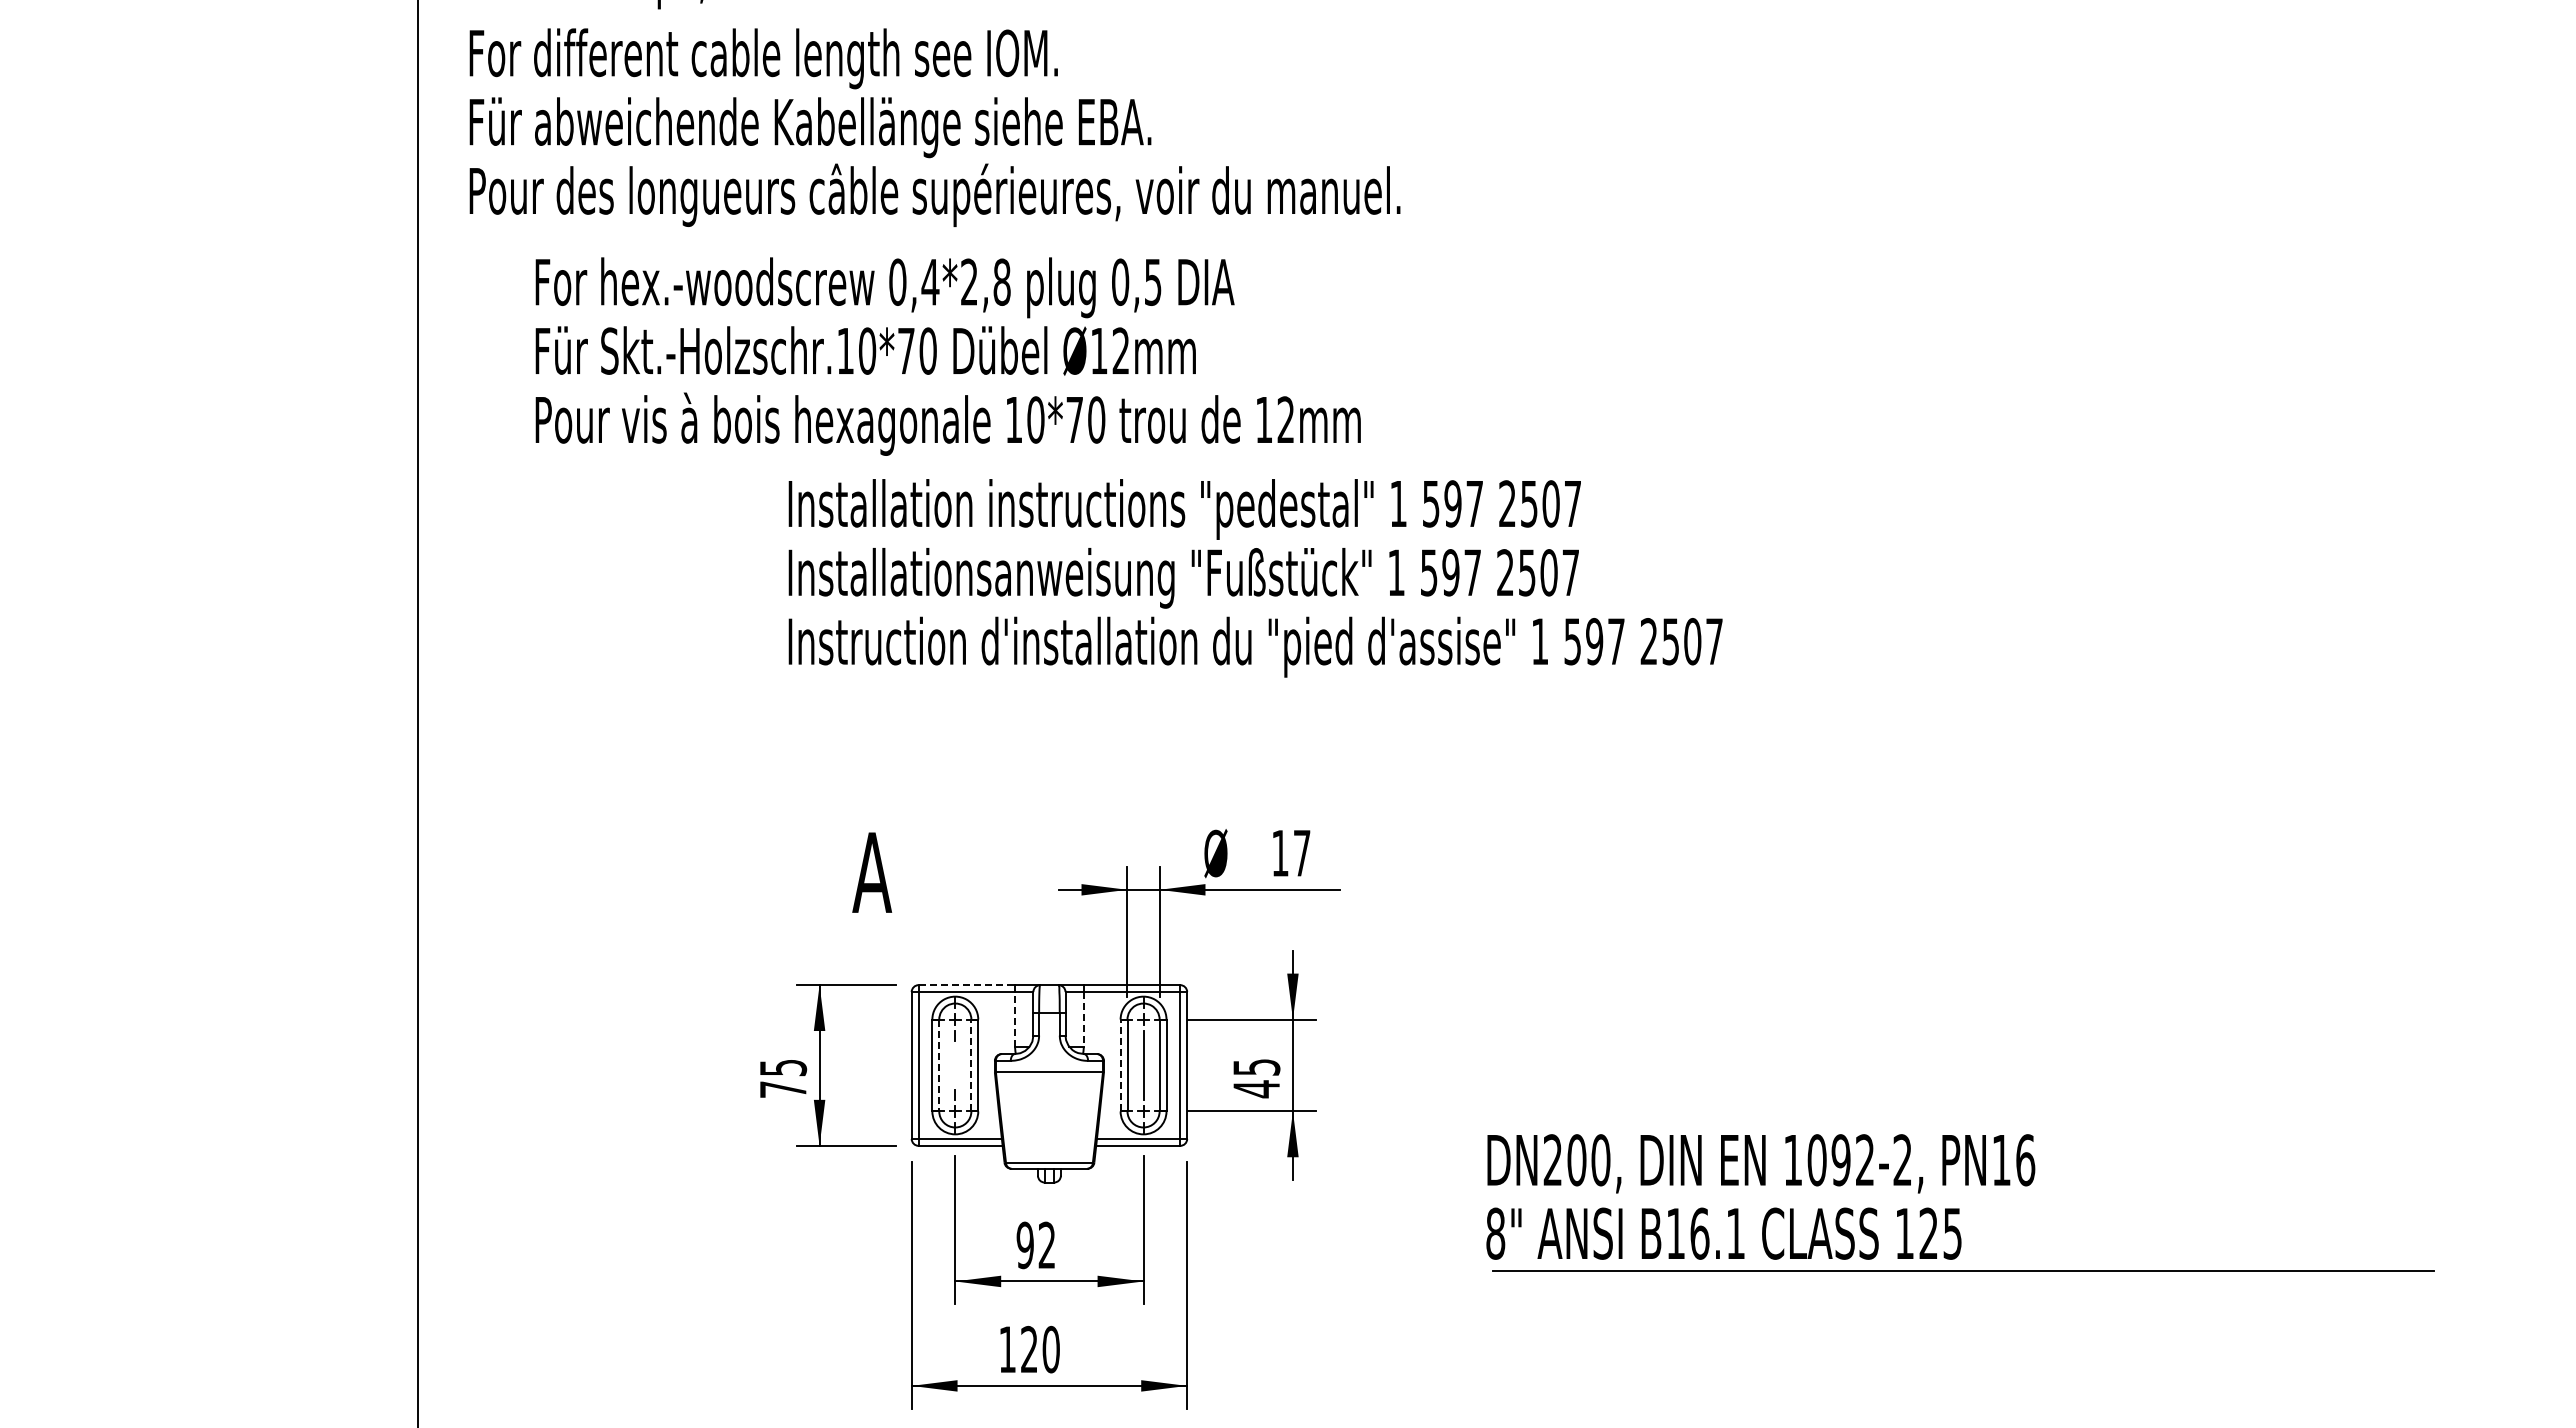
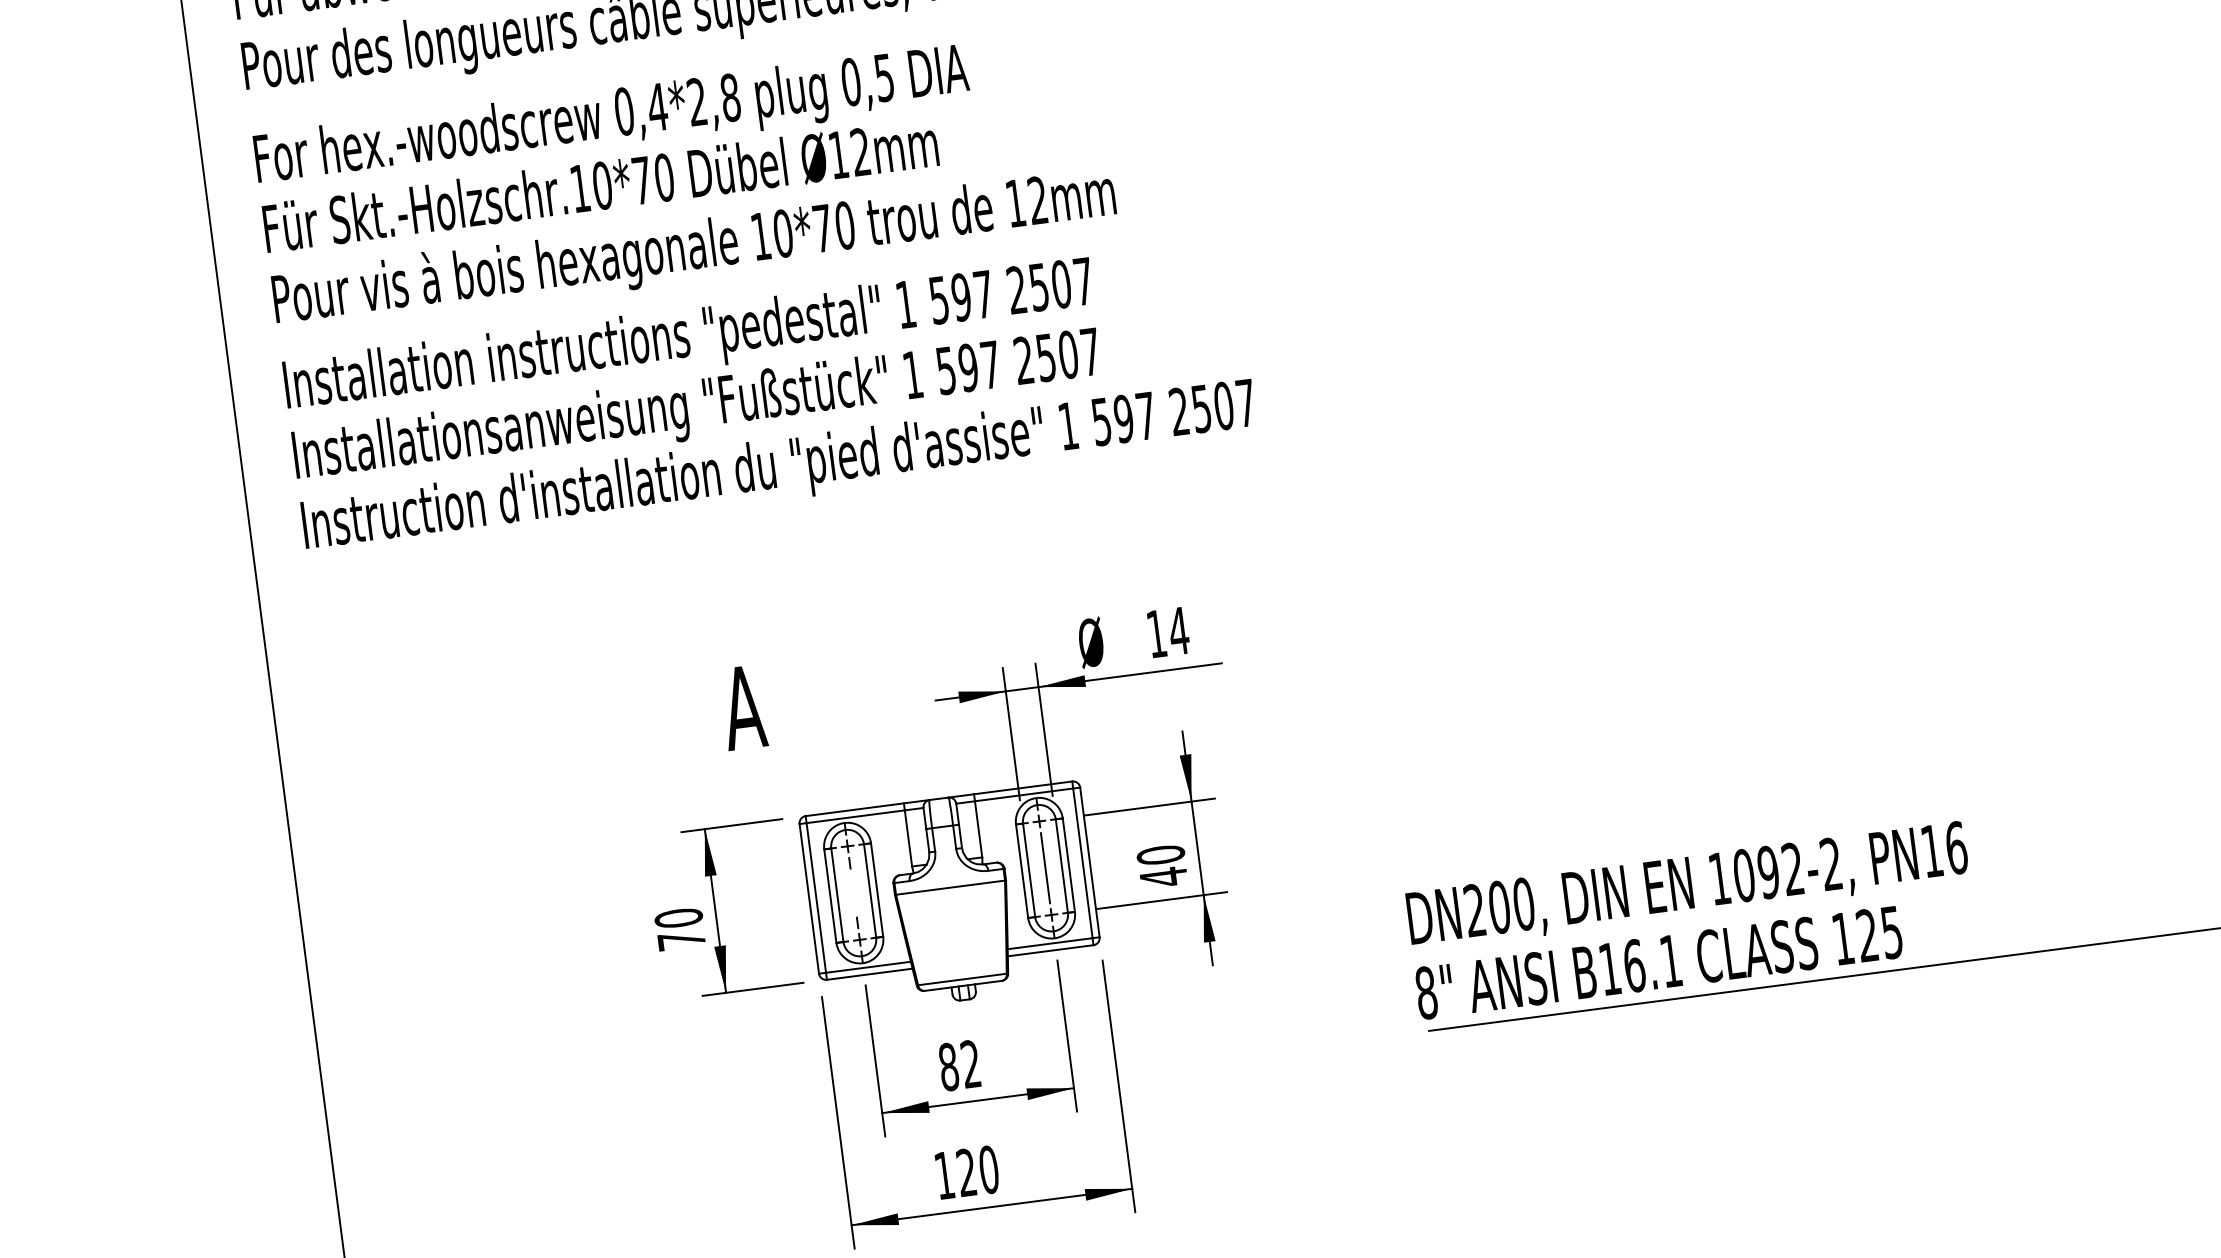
text: (947, 356) -> (684, 180), moved
text: (1255, 578) -> (770, 399), moved
text: (1302, 853) -> (1179, 631), 17 -> 14
line: (967, 985) -> (855, 810), dashed -> solid
line: (1015, 1019) -> (908, 838), dashed -> solid
line: (1083, 1019) -> (978, 829), dashed -> solid
line: (939, 1065) -> (837, 895), dashed -> solid
line: (971, 1065) -> (870, 890), dashed -> solid
line: (1120, 1065) -> (1021, 871), dashed -> solid
text: (1256, 1066) -> (1160, 854), 45 -> 40
text: (783, 1067) -> (678, 917), 75 -> 70
text: (1024, 1245) -> (948, 1067), 92 -> 82

